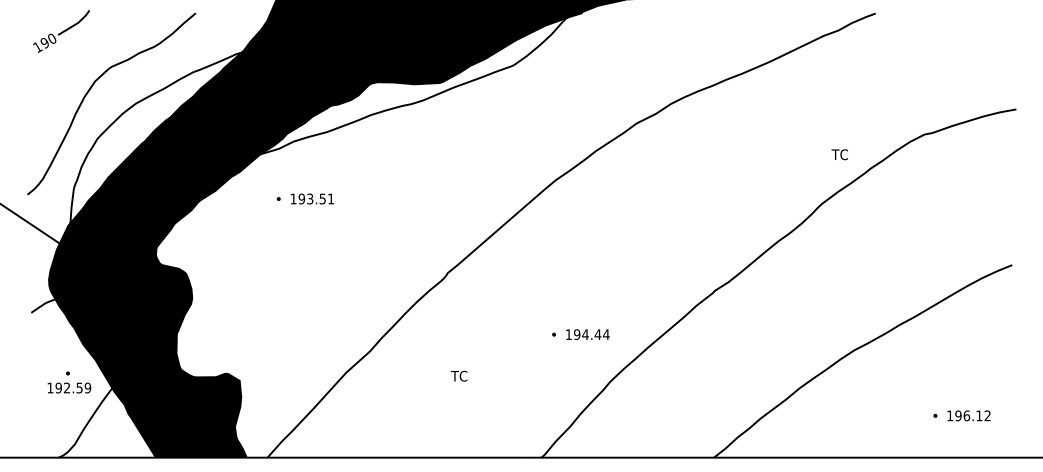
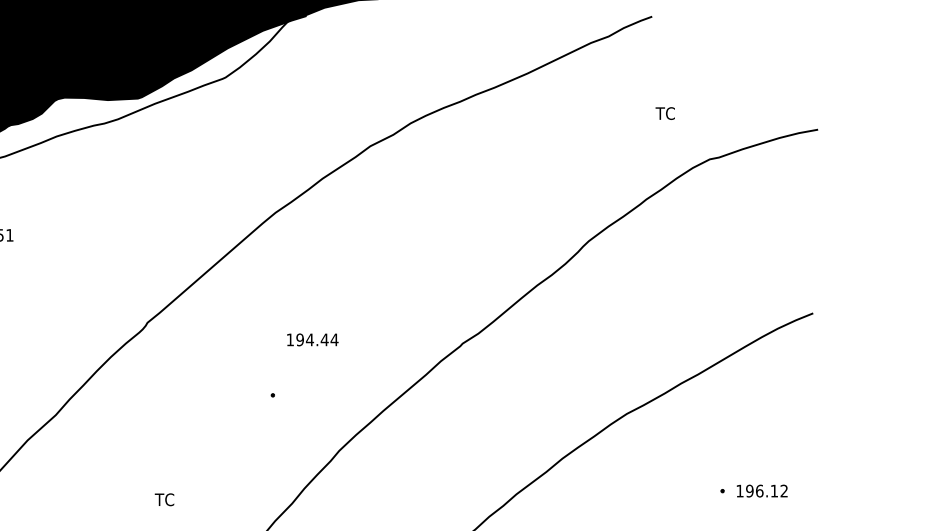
text: (839, 154) -> (664, 113), moved
text: (587, 334) -> (312, 339), moved
text: (459, 375) -> (164, 498), moved

